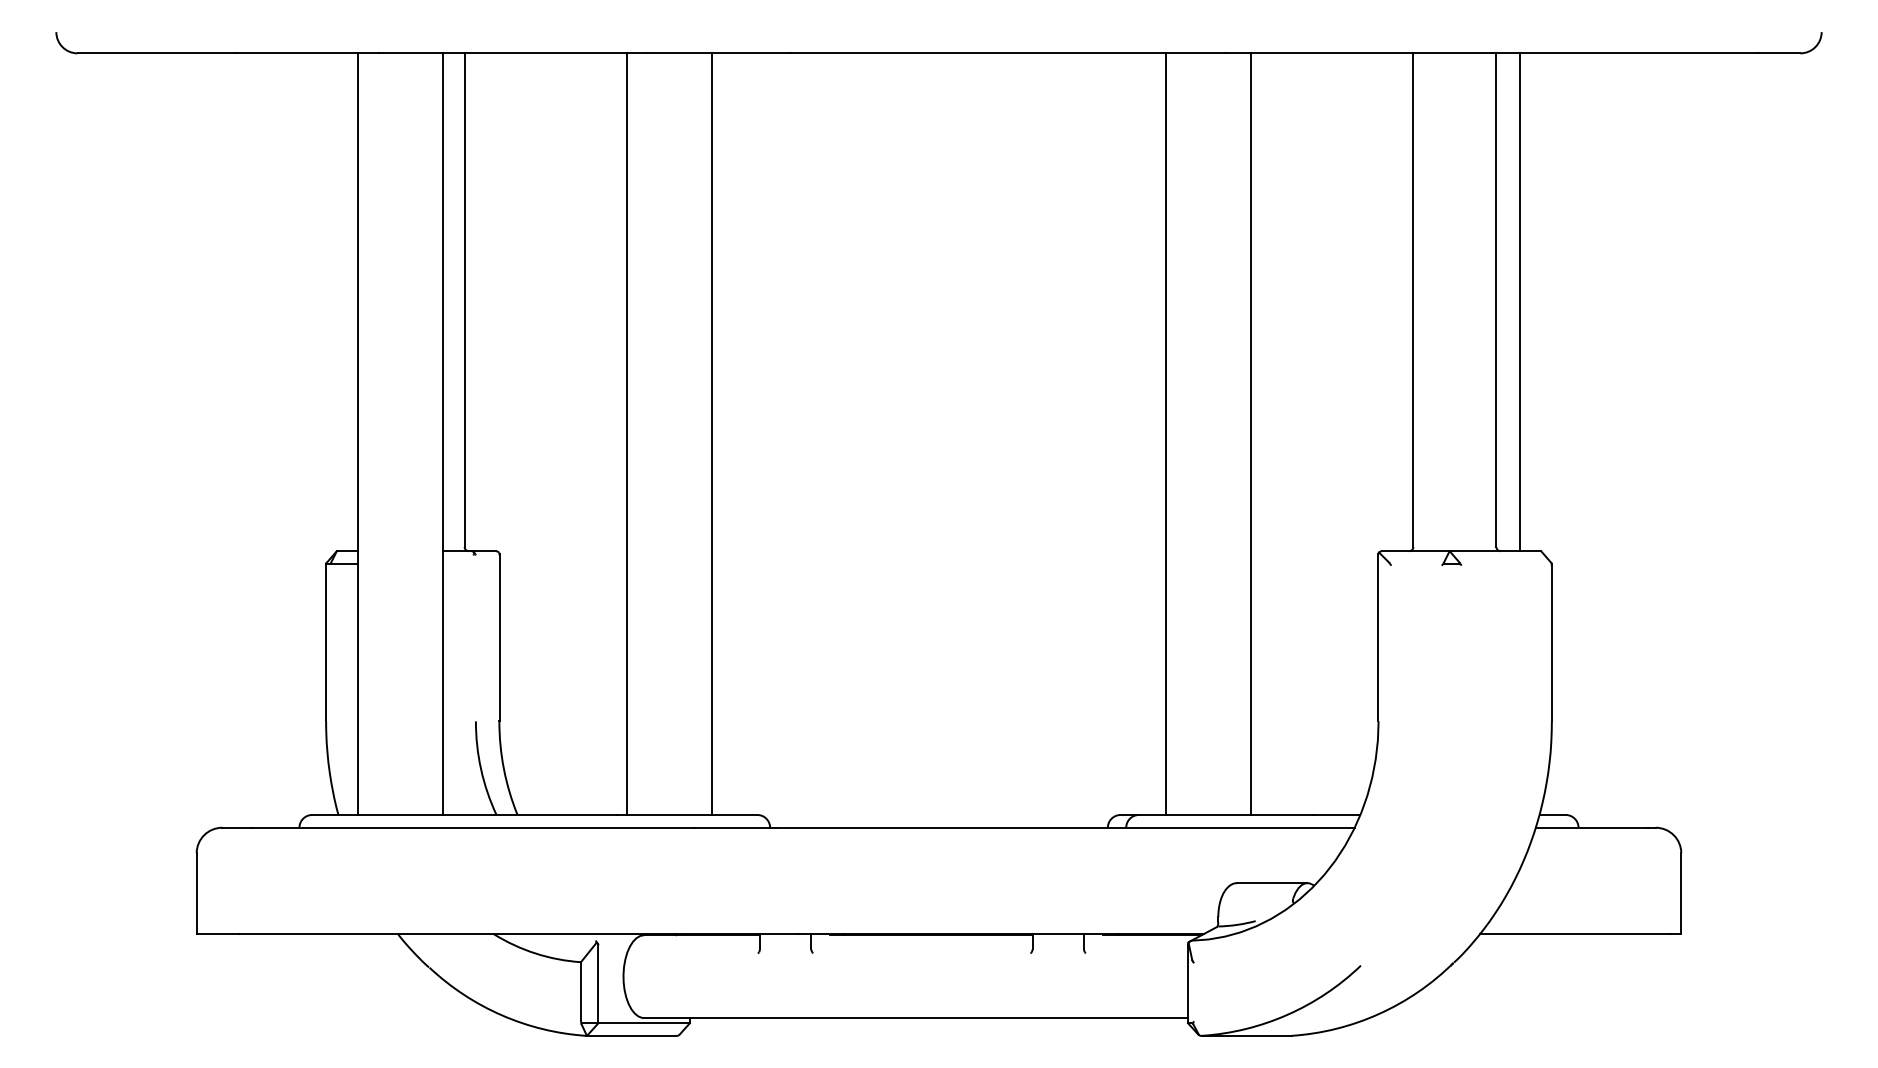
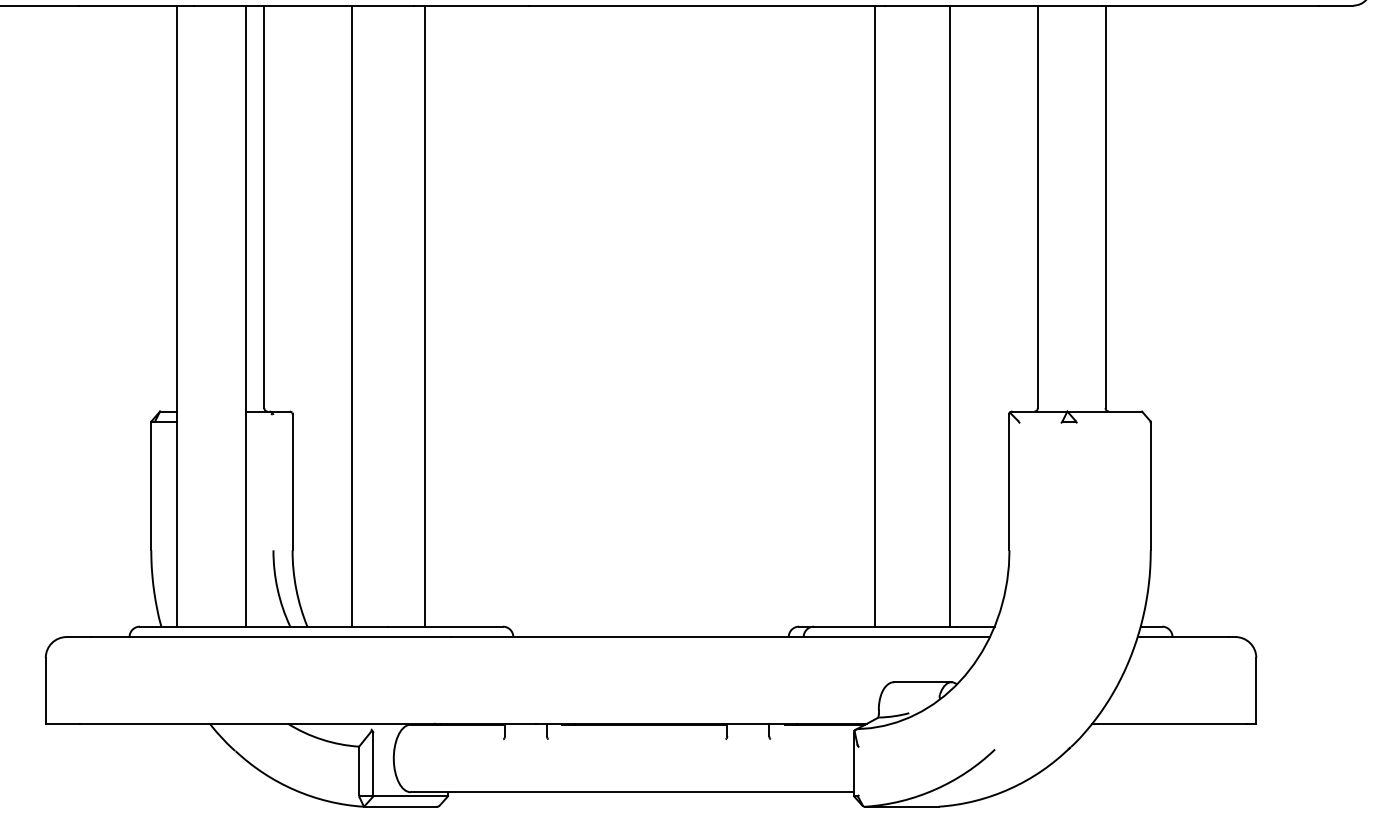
line: (1520, 302) -> (1125, 208), removed
line: (626, 433) -> (351, 315), moved
line: (711, 433) -> (424, 315), moved
line: (1166, 433) -> (874, 315), moved
line: (1251, 433) -> (949, 315), moved

